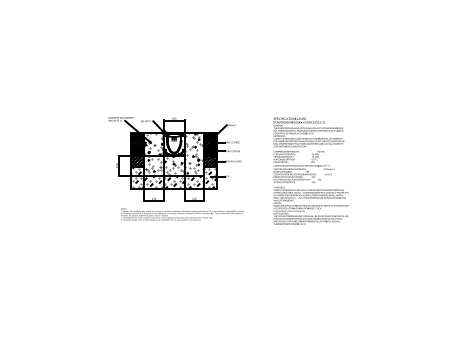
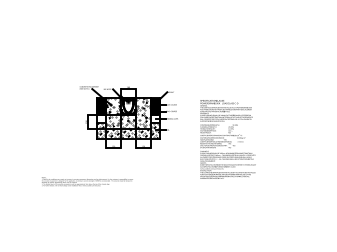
hatch: (137, 161) -> (101, 118), removed
hatch: (210, 161) -> (155, 118), removed
text: (310, 170) -> (227, 138), moved
text: (182, 214) -> (87, 181), moved

